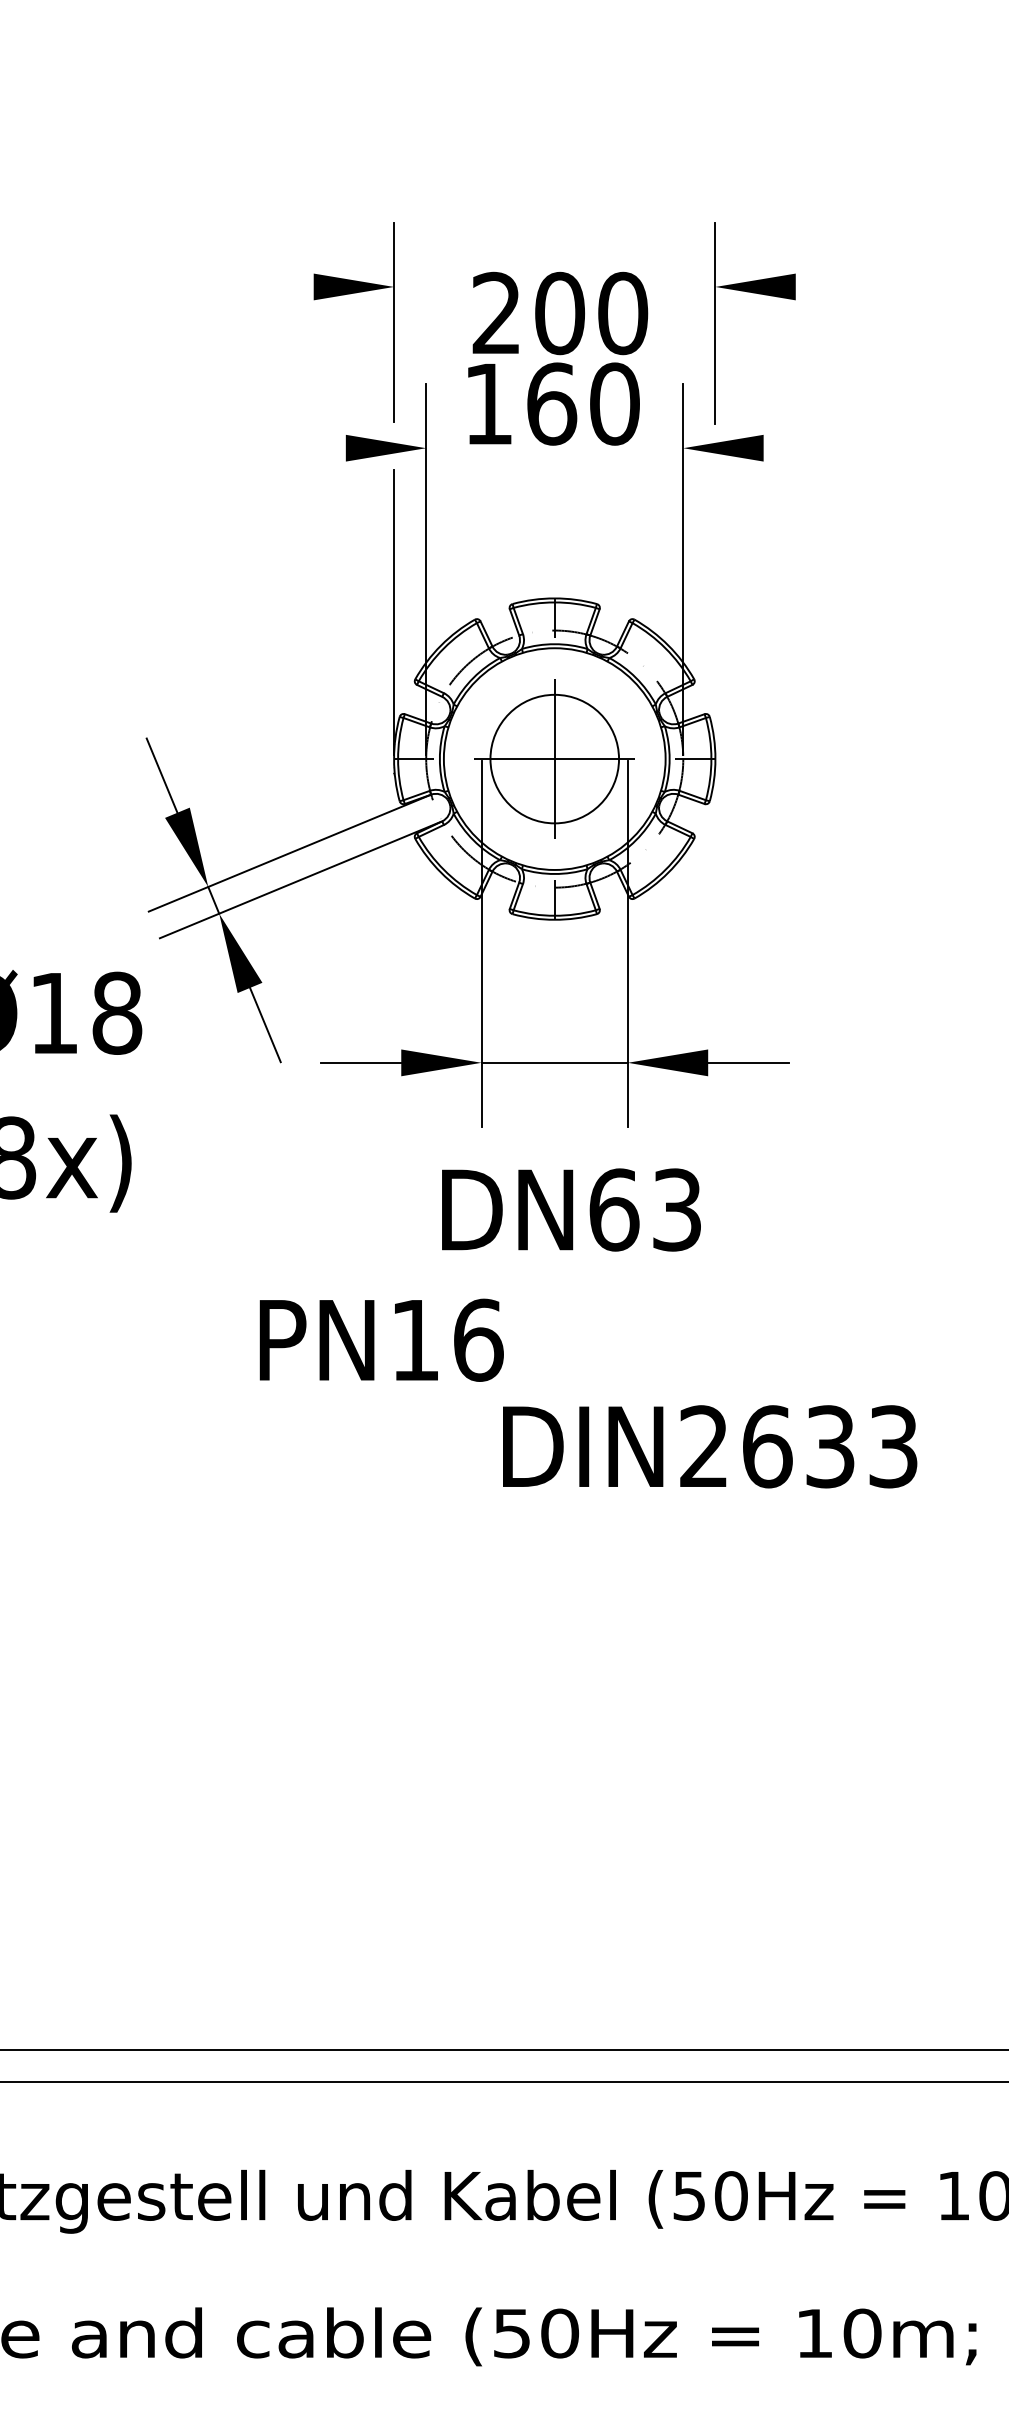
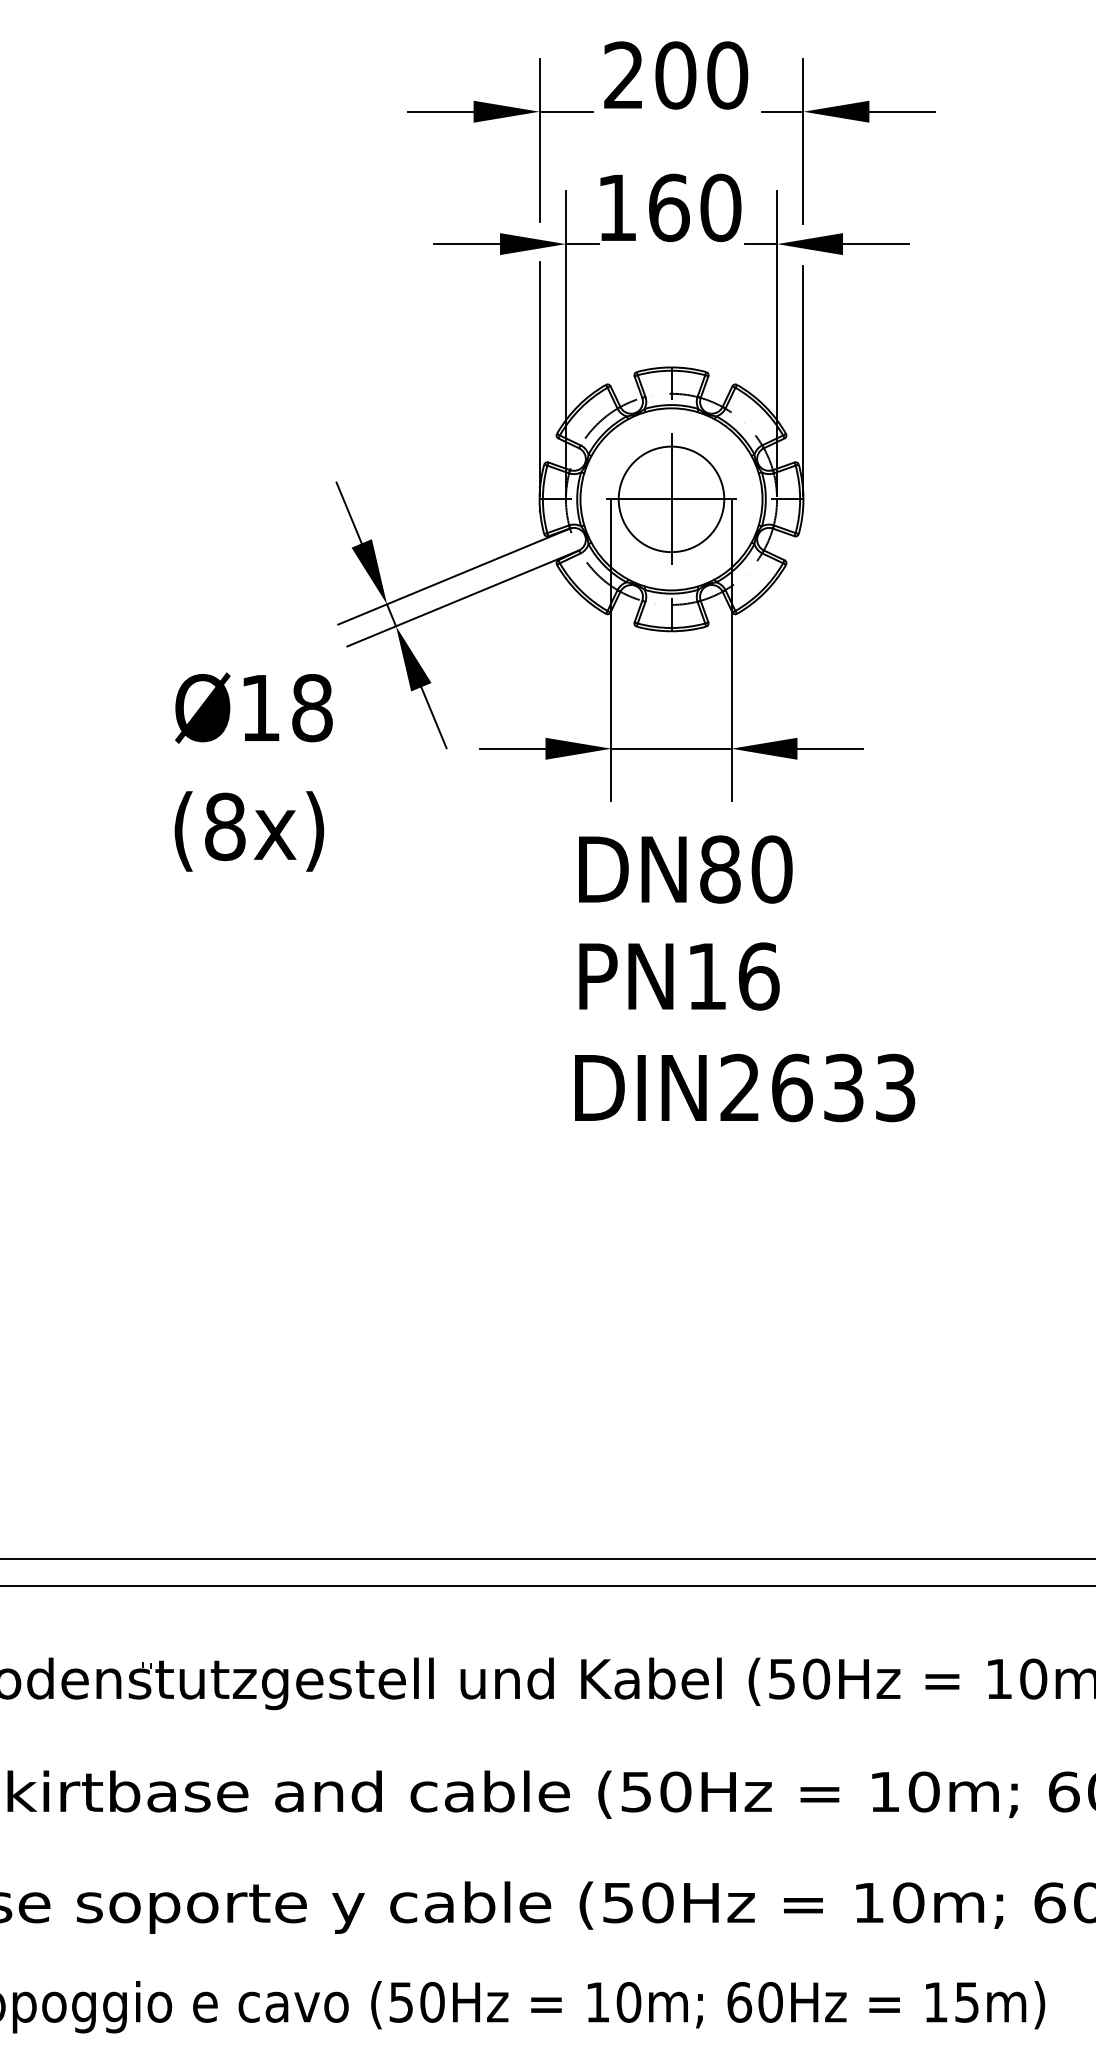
line: (273, 286) -> (440, 111), added
line: (426, 286) -> (566, 111), added
line: (689, 286) -> (782, 111), added
line: (836, 286) -> (902, 111), added
text: (560, 313) -> (676, 75), moved
line: (306, 448) -> (467, 244), added
line: (446, 448) -> (582, 244), added
line: (664, 448) -> (761, 244), added
line: (803, 448) -> (875, 244), added
line: (715, 614) -> (803, 380), added
text: (646, 1209) -> (746, 869), DN63 -> DN80
text: (381, 1340) -> (679, 976), moved
text: (710, 1446) -> (745, 1087), moved

